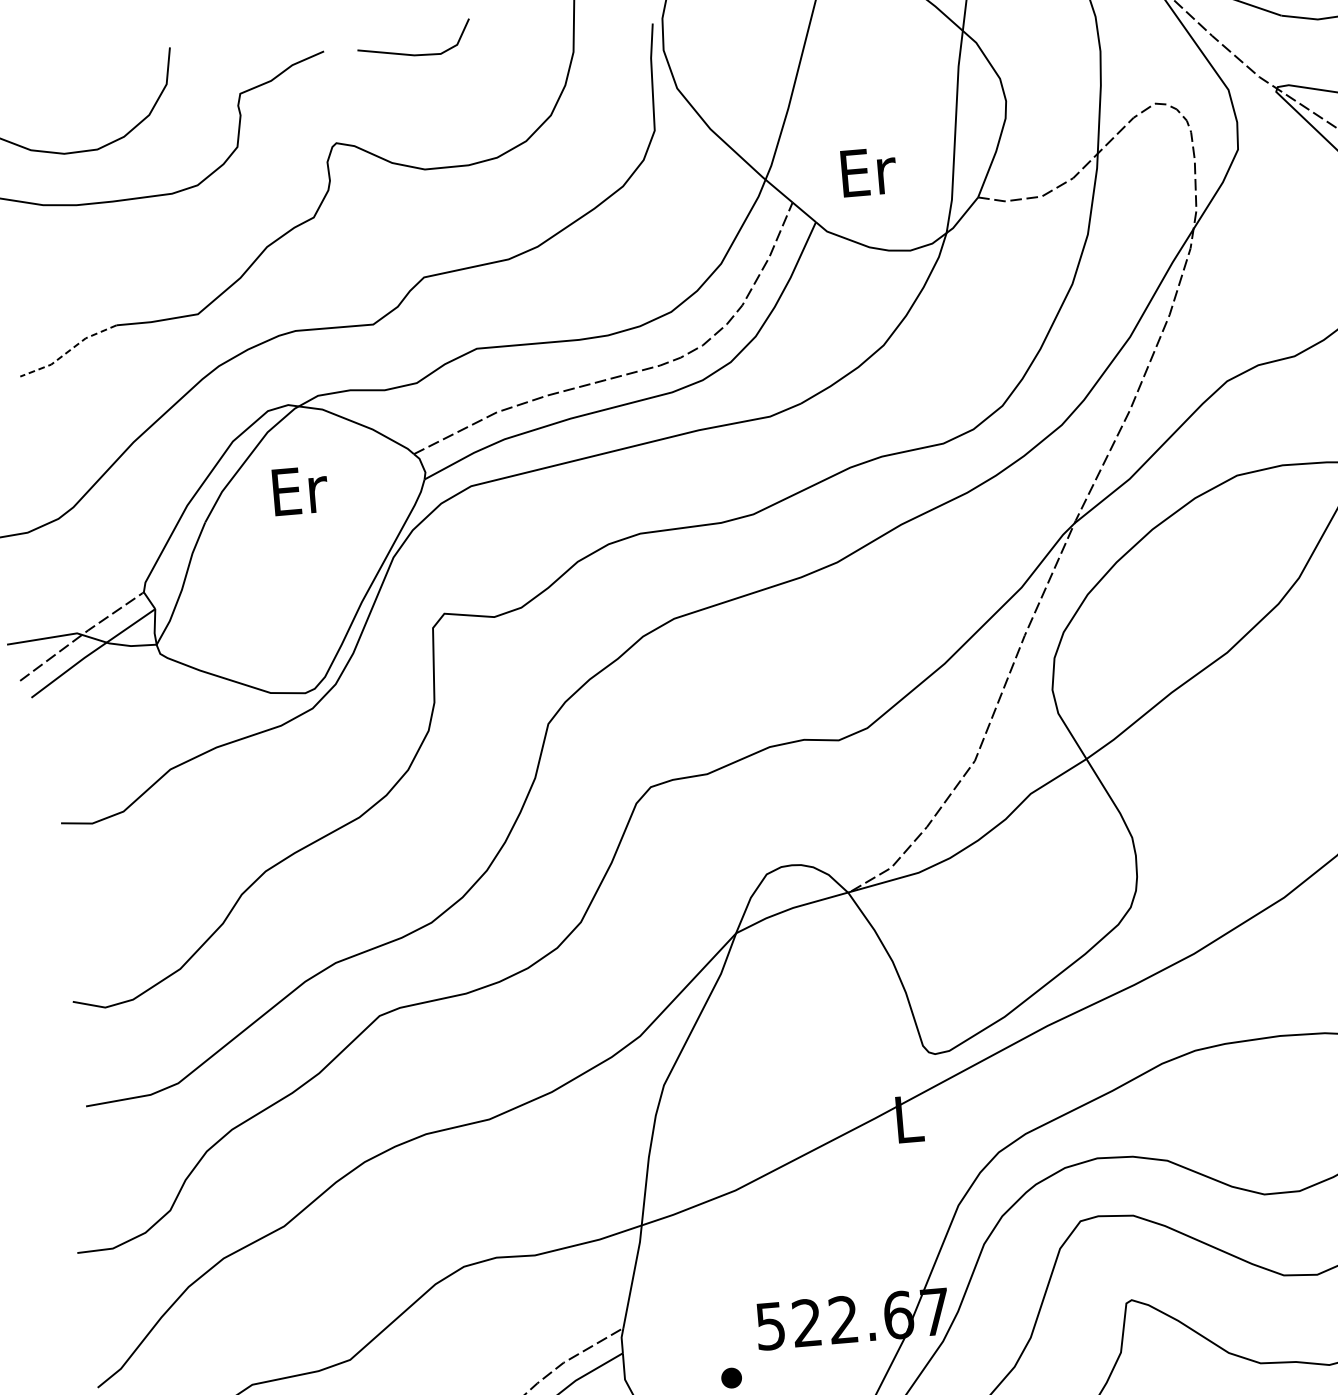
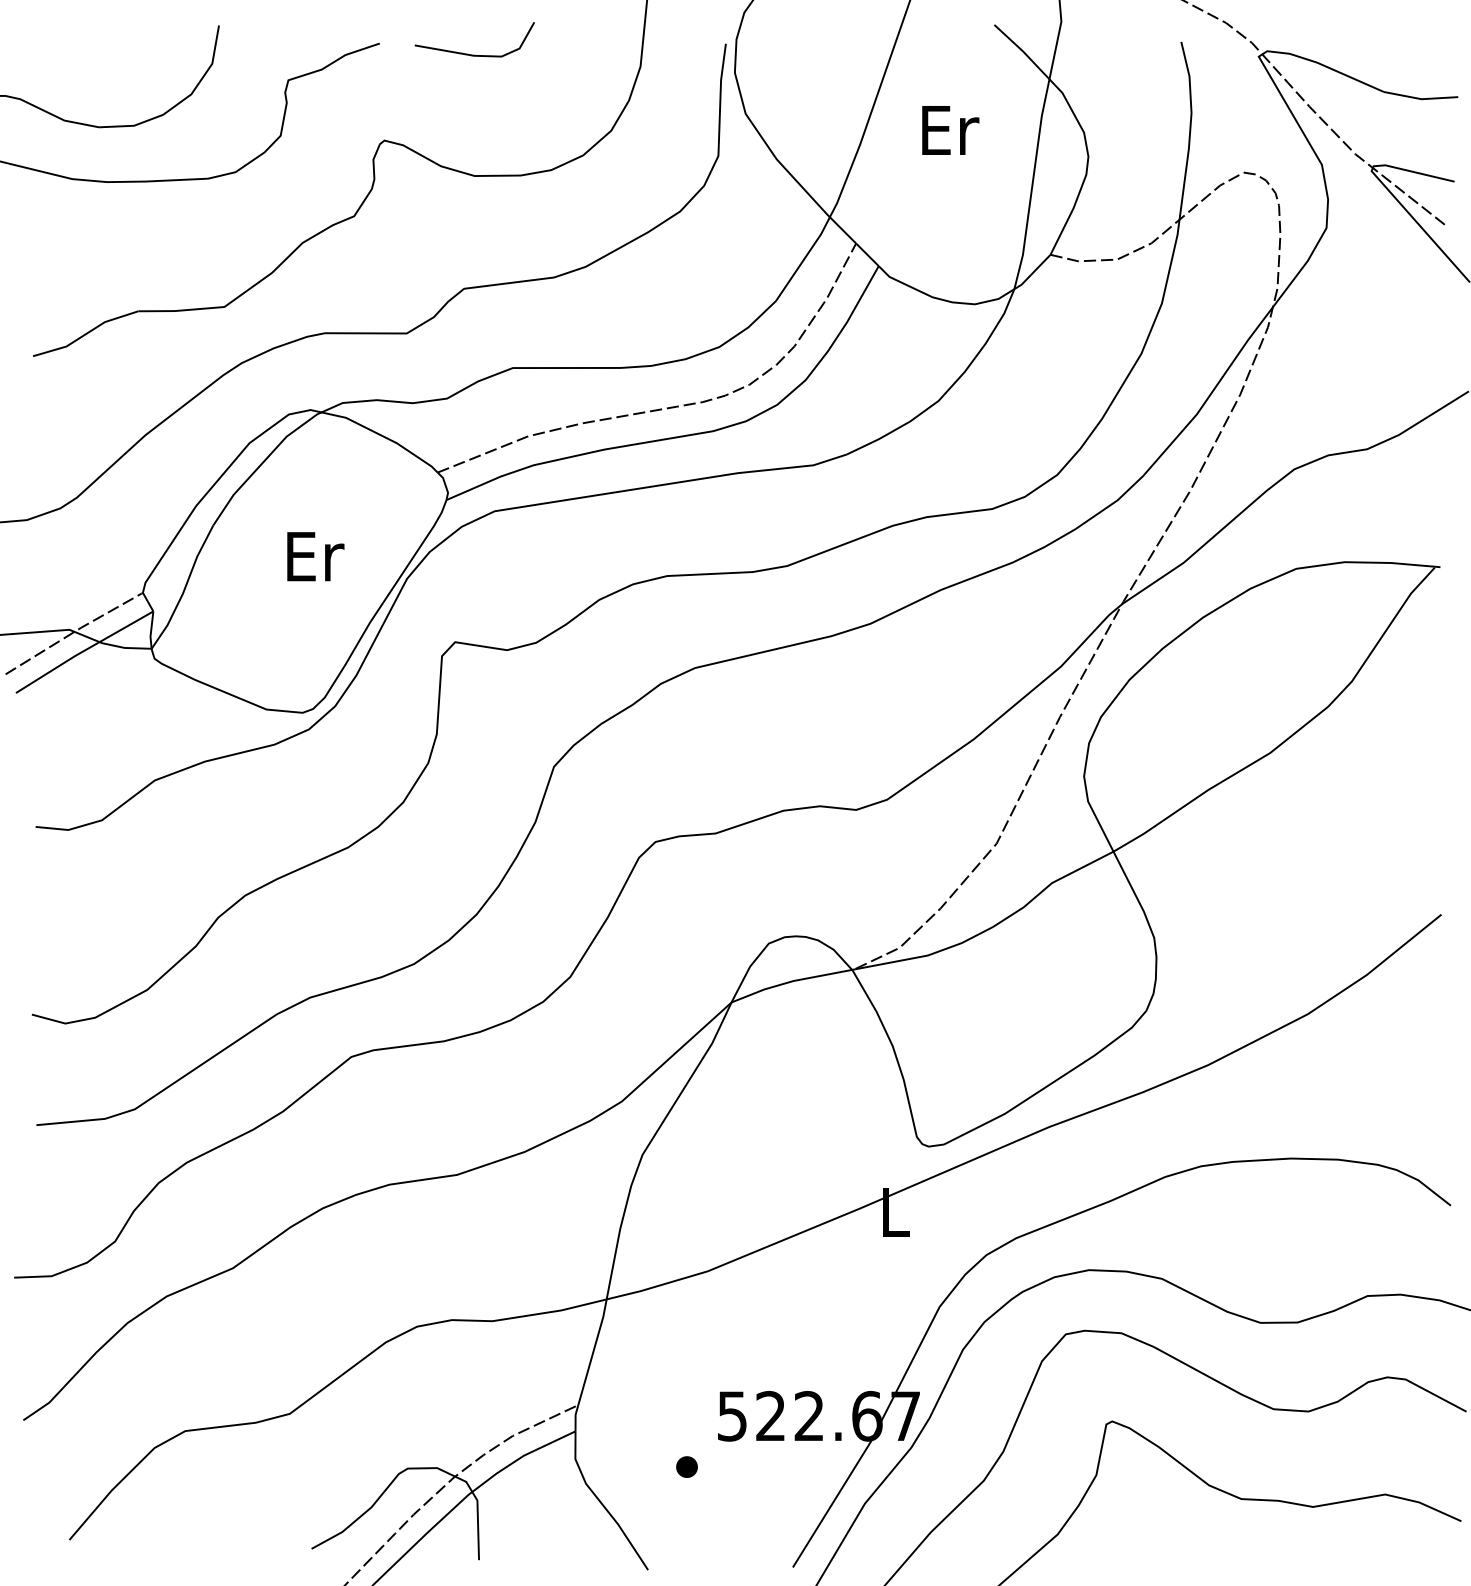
text: (868, 172) -> (950, 130), moved
line: (68, 351) -> (85, 334), dashed -> solid
text: (300, 490) -> (315, 556), moved

